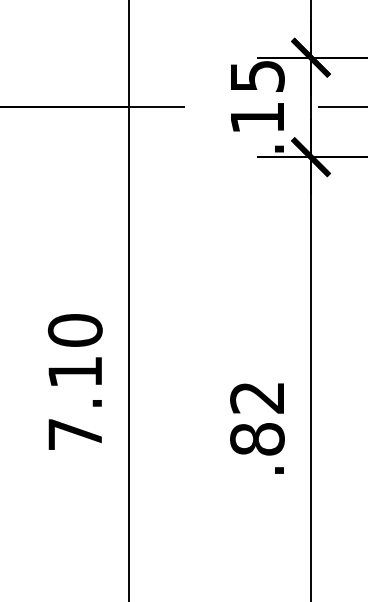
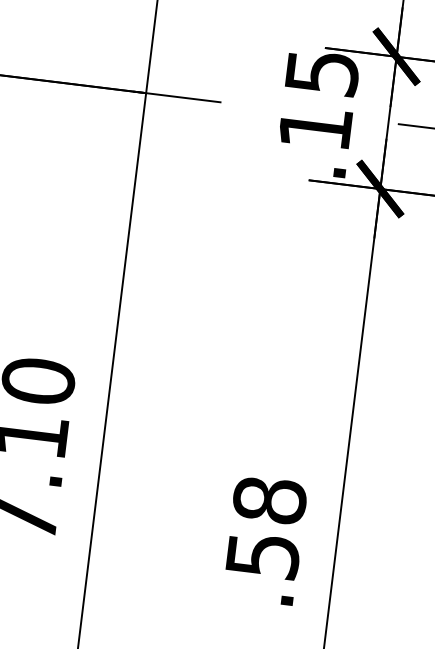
text: (257, 418) -> (266, 528), .82 -> .58

